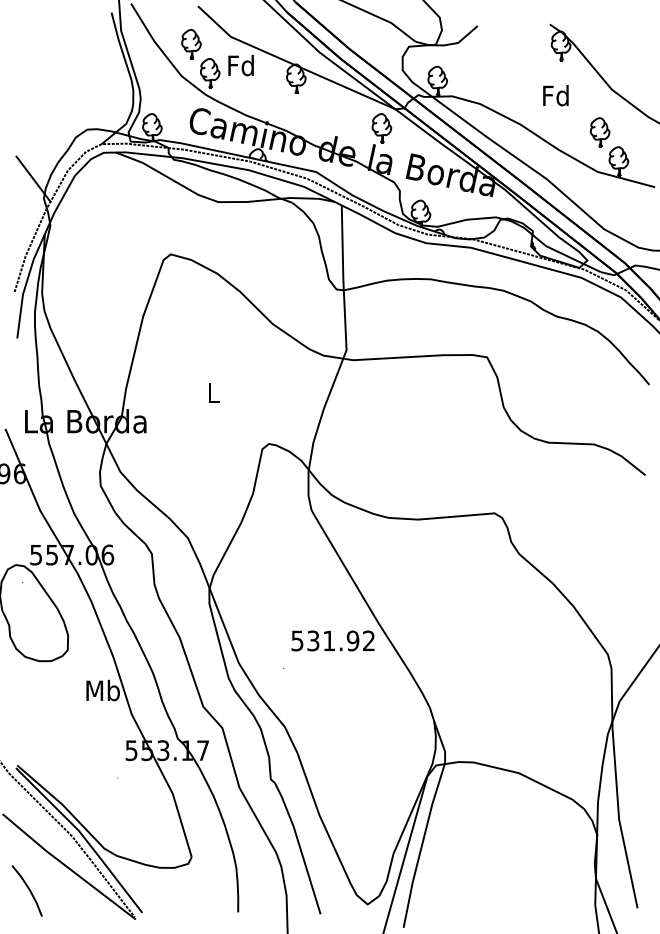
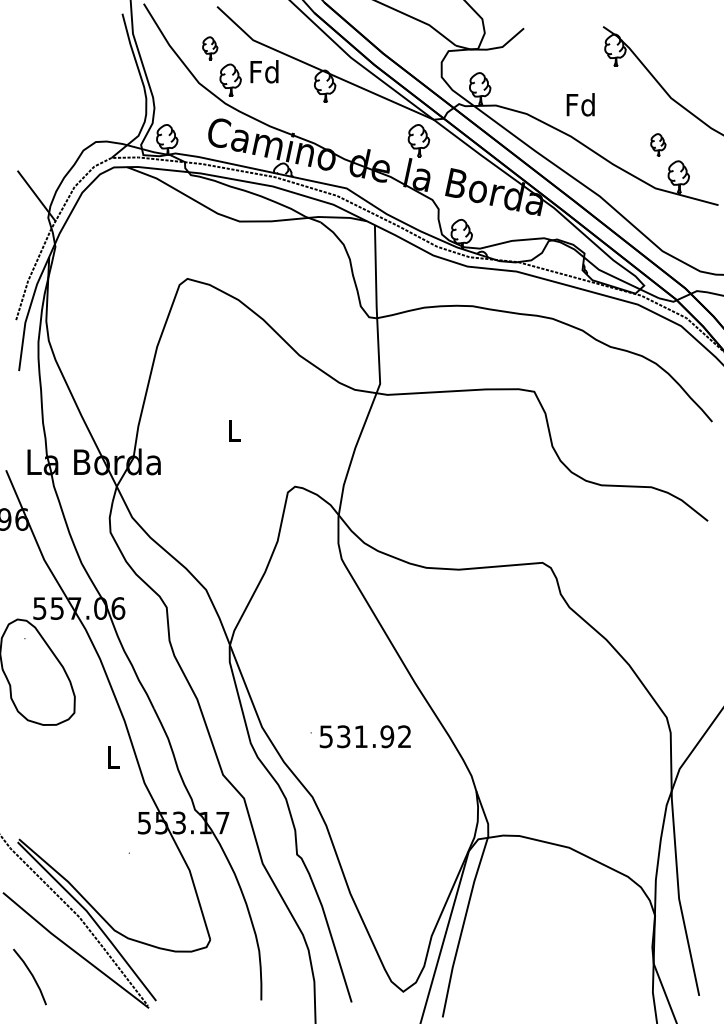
part: (191, 43) -> (210, 47), size x0.7
text: (555, 95) -> (580, 104), moved
part: (600, 131) -> (658, 144), size x0.7
text: (332, 640) -> (364, 736), moved
text: (103, 689) -> (113, 756), Mb -> L

